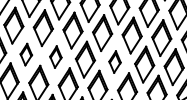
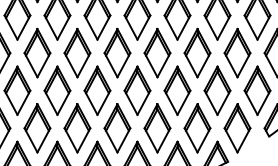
part: (26, 54) -> (57, 90), size x1.67
part: (55, 57) -> (97, 90), size x1.67
part: (115, 61) -> (177, 90), size x1.67

